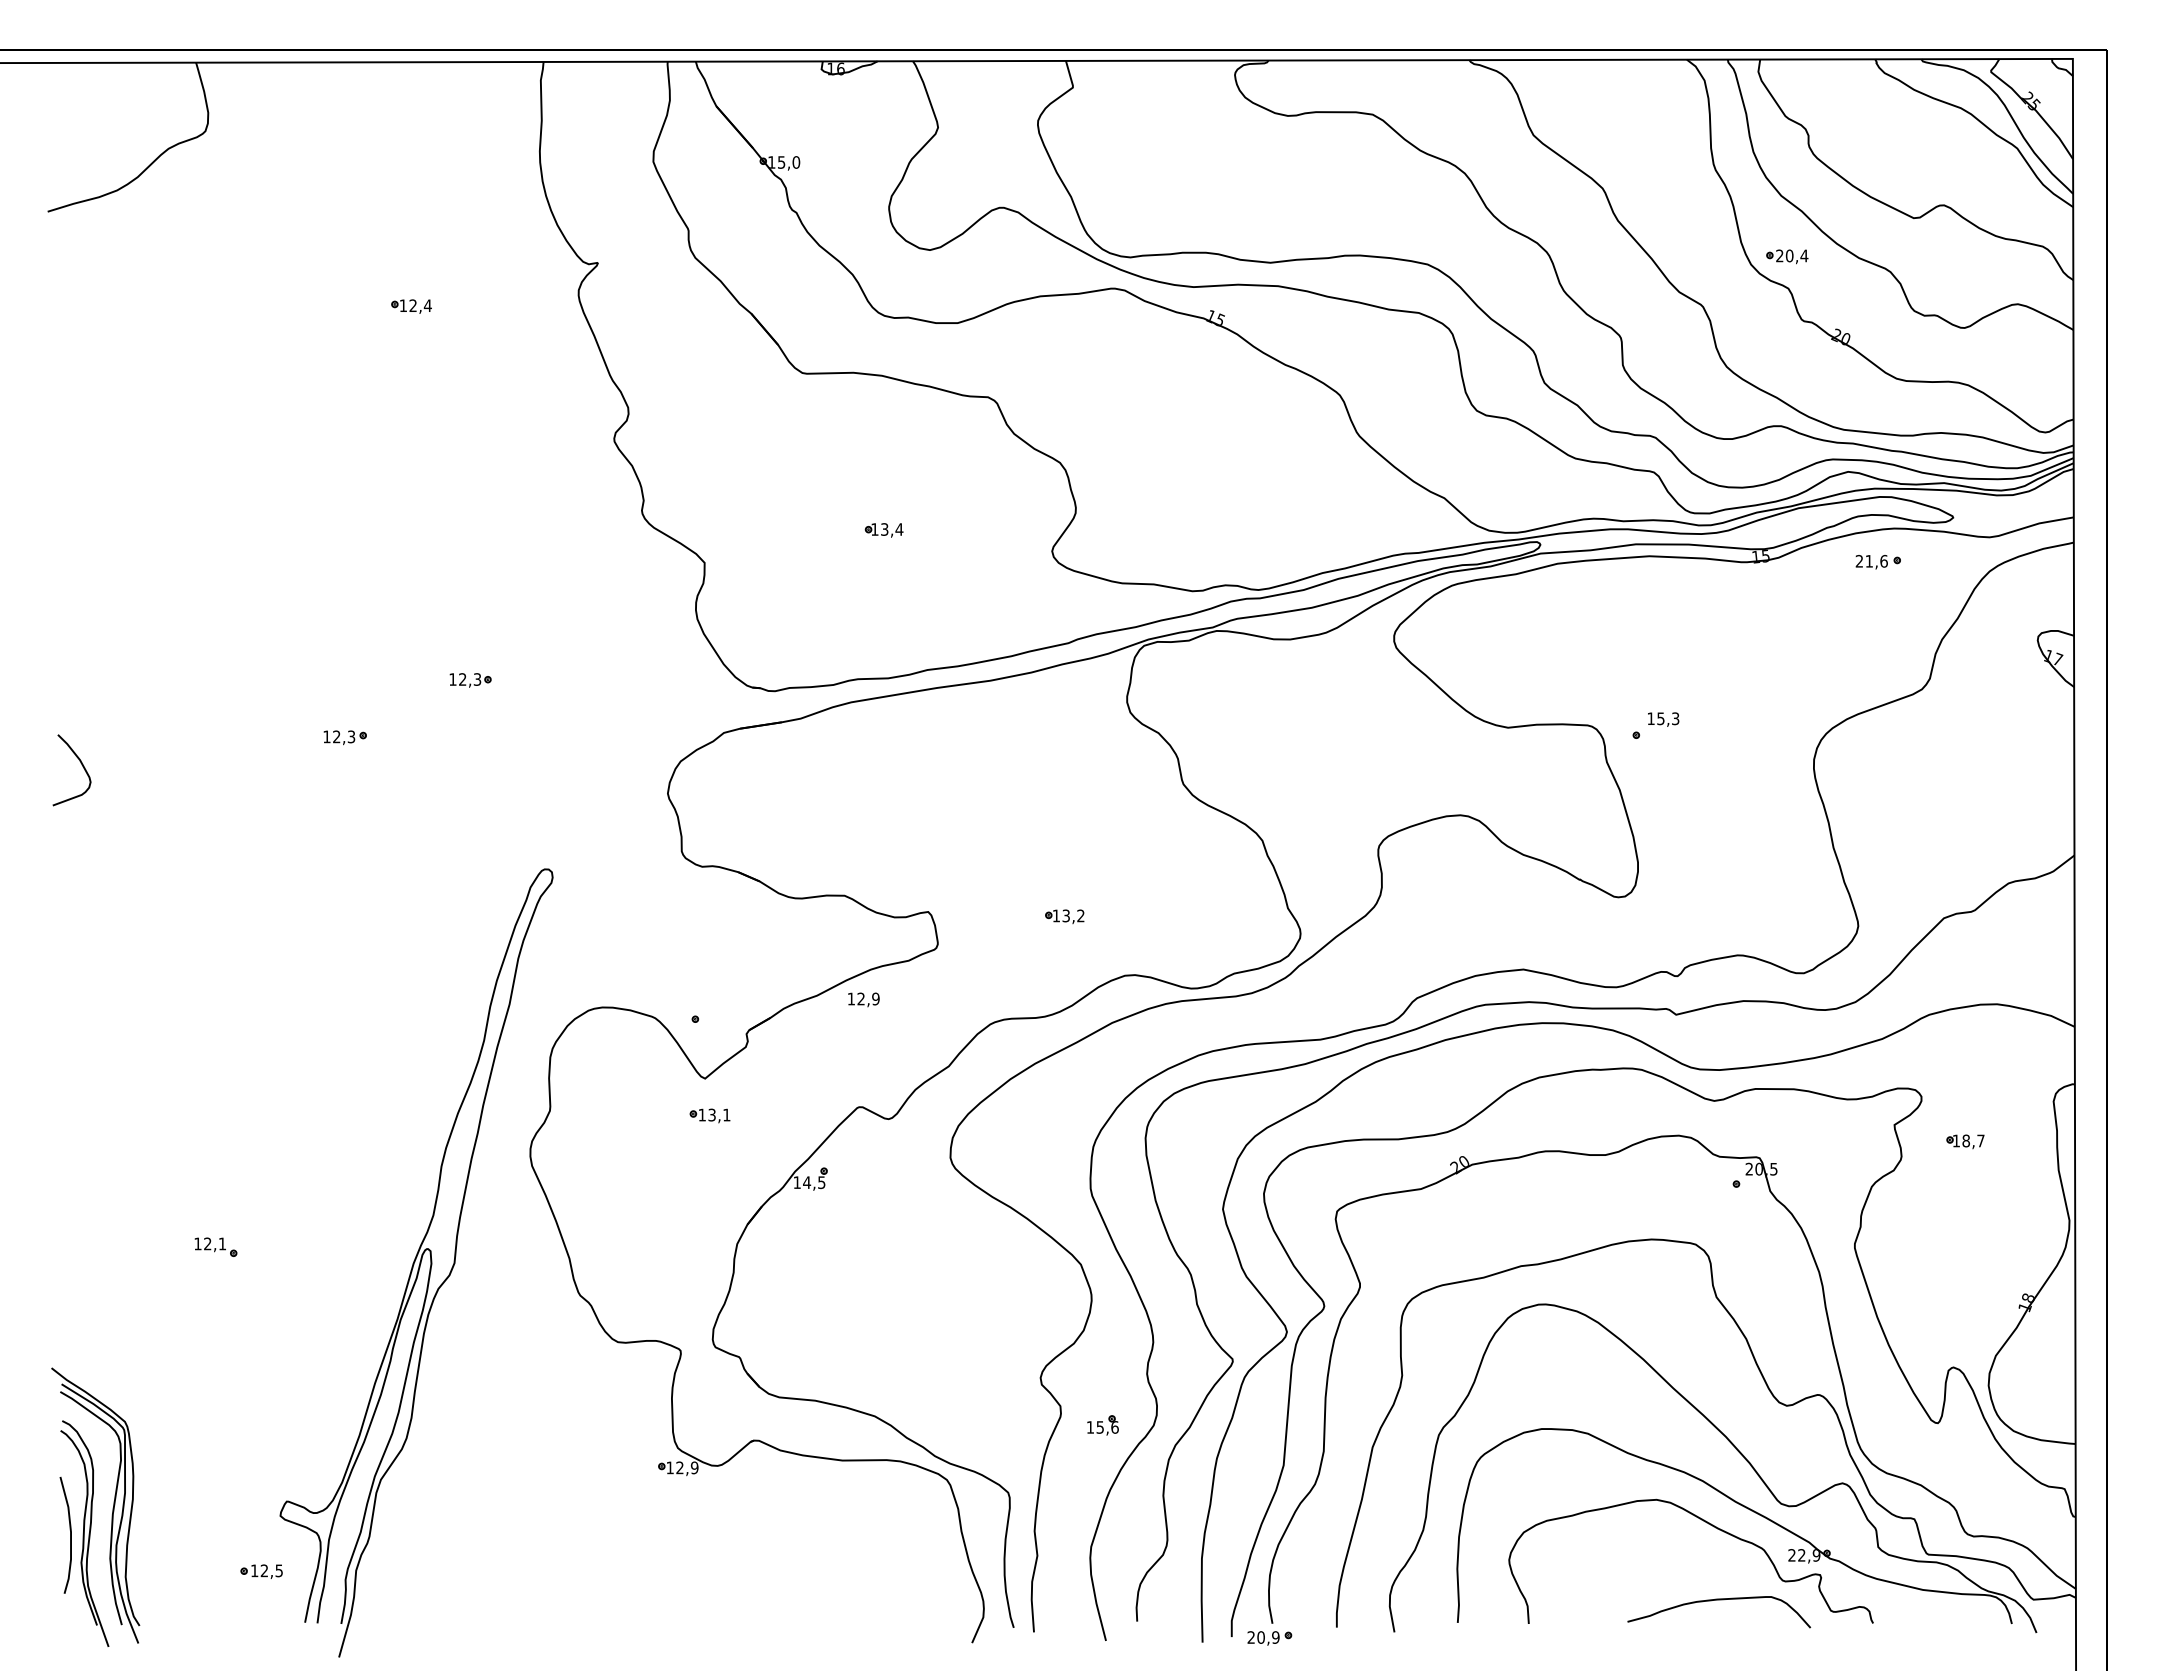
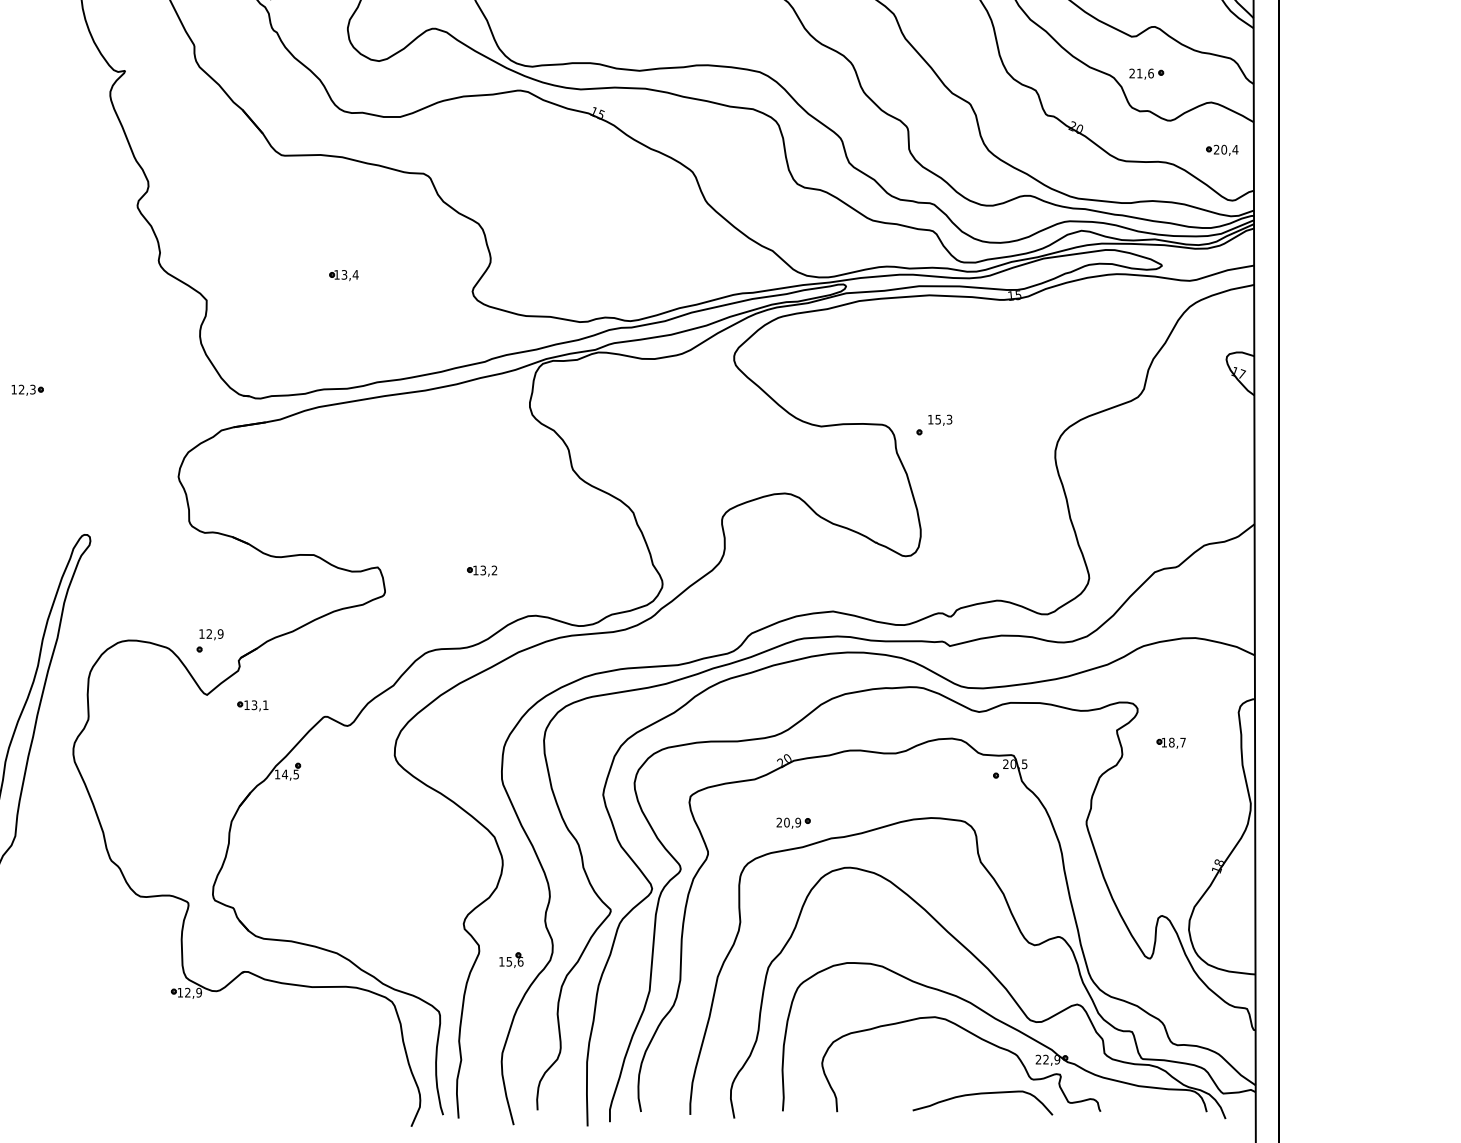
part: (1787, 256) -> (1222, 150), moved
part: (1877, 562) -> (1146, 74), moved
text: (863, 999) -> (211, 634), moved
part: (709, 1115) -> (252, 705), moved
part: (1269, 1638) -> (793, 823), moved

